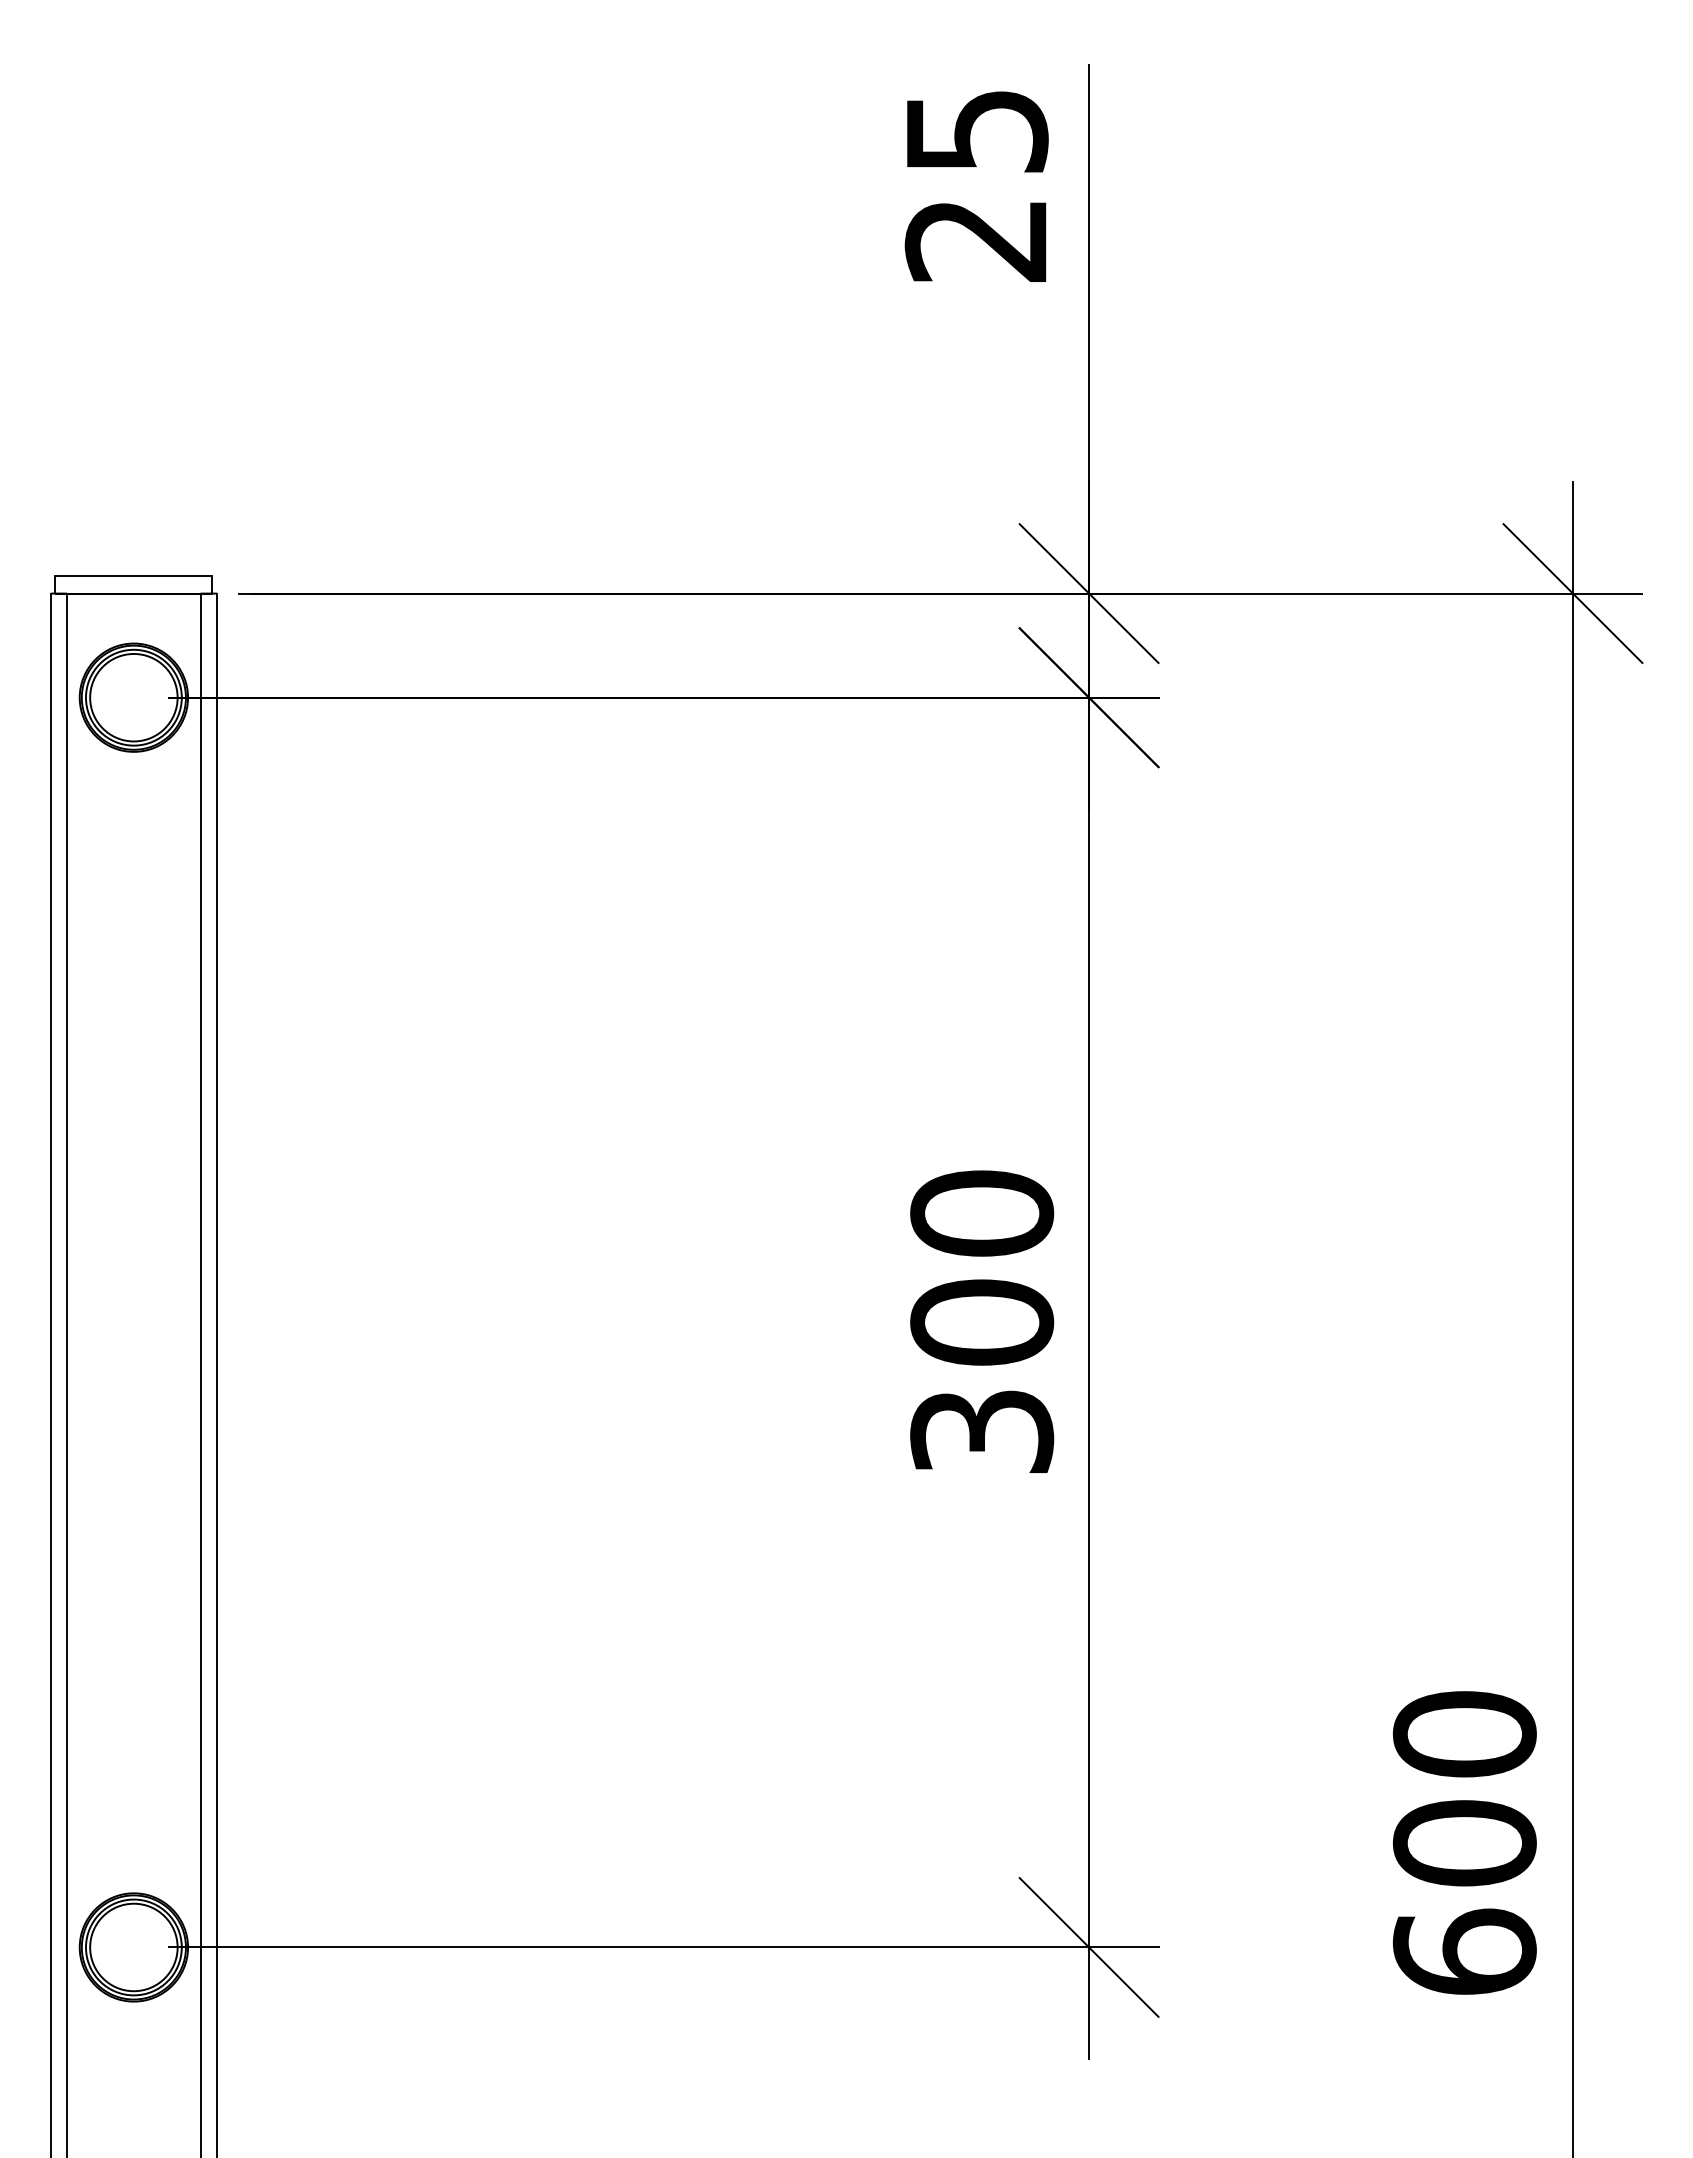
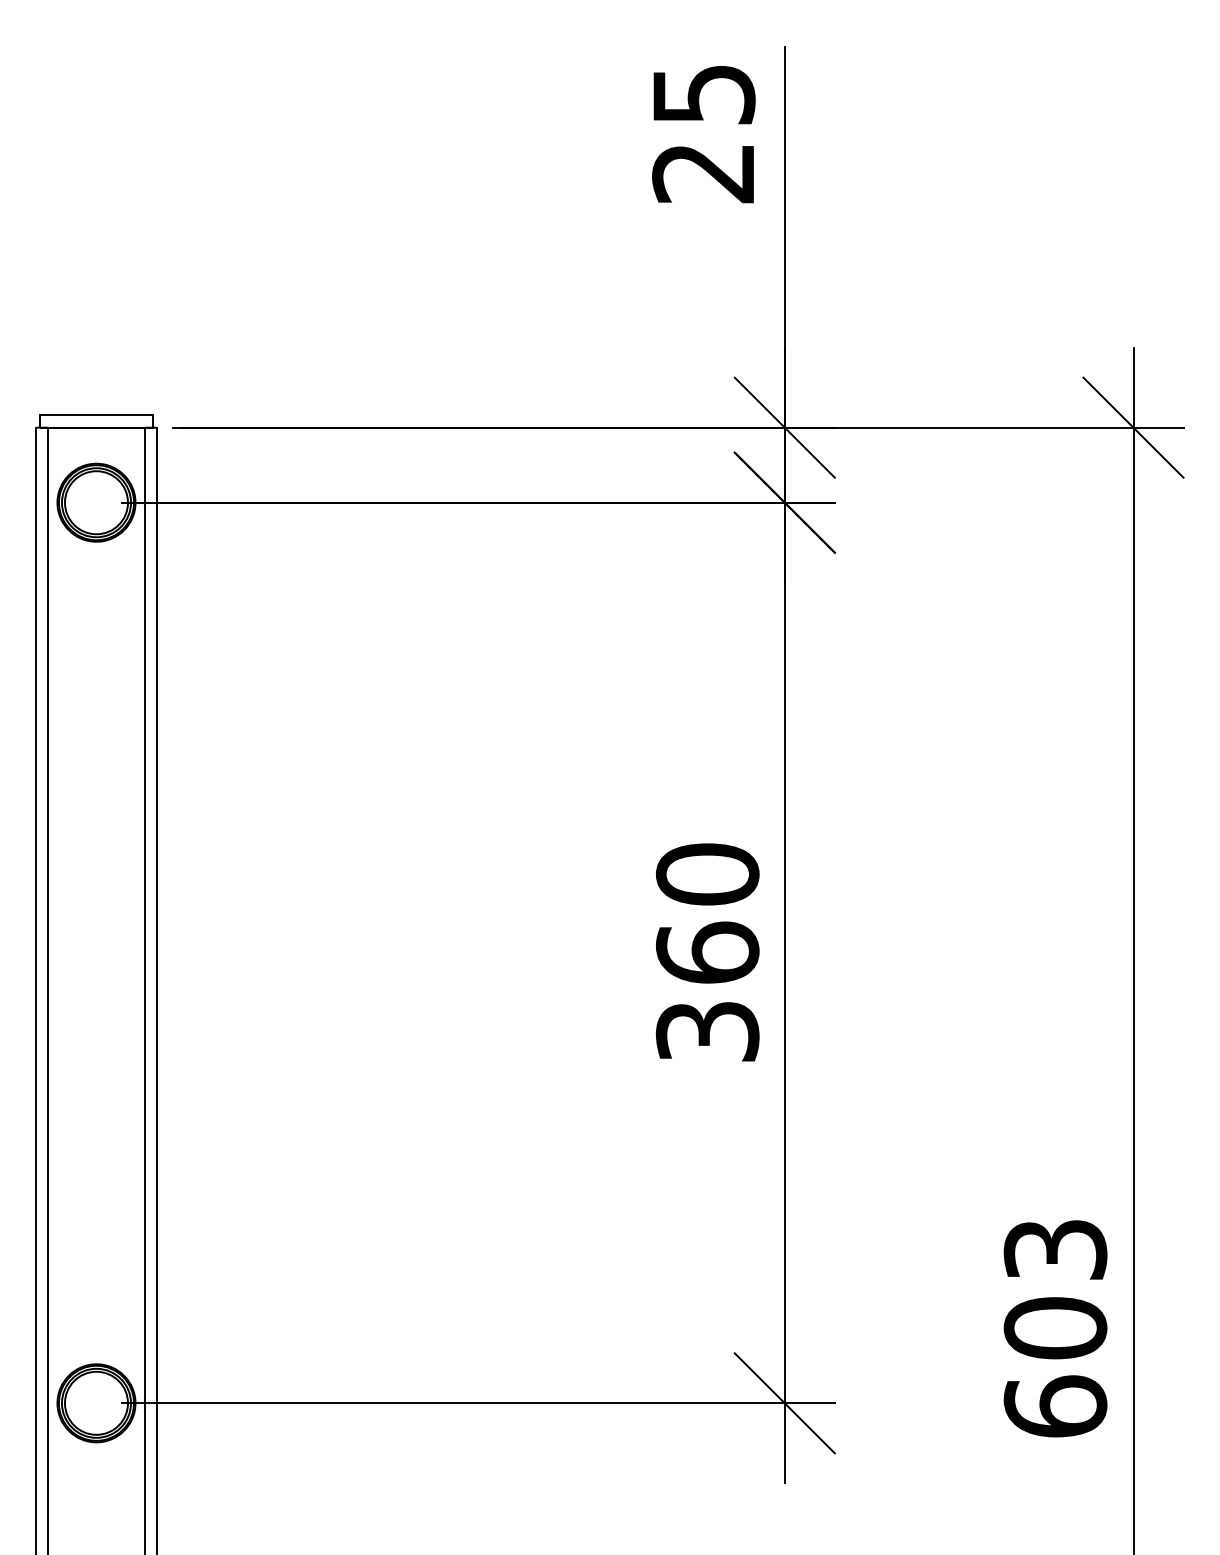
text: (982, 1321) -> (708, 952), 300 -> 360
text: (1464, 1734) -> (1055, 1249), 600 -> 603

